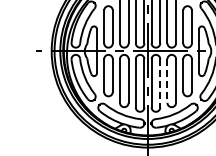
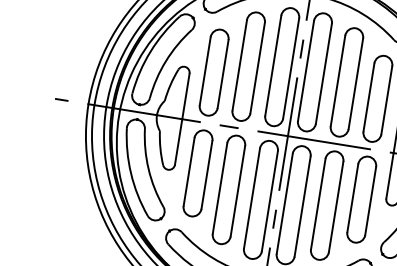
line: (167, 81) -> (318, 205), dashed -> solid
line: (160, 83) -> (303, 207), dashed -> solid

